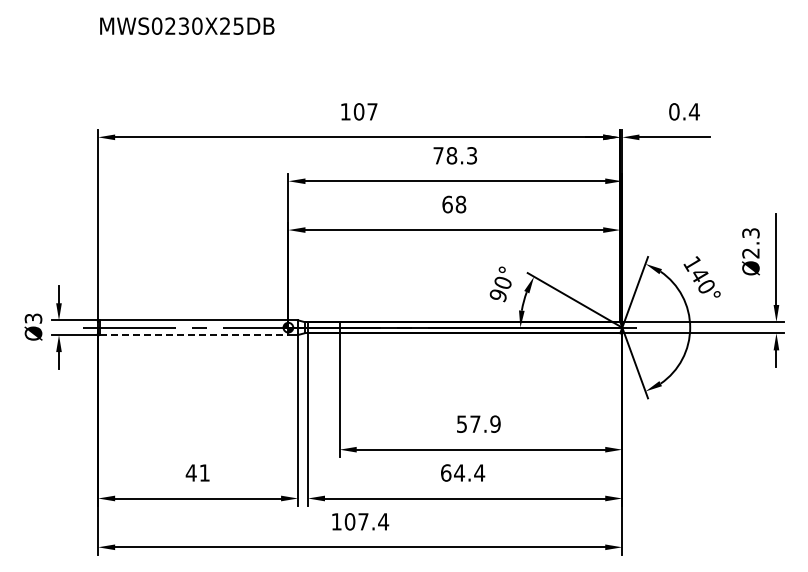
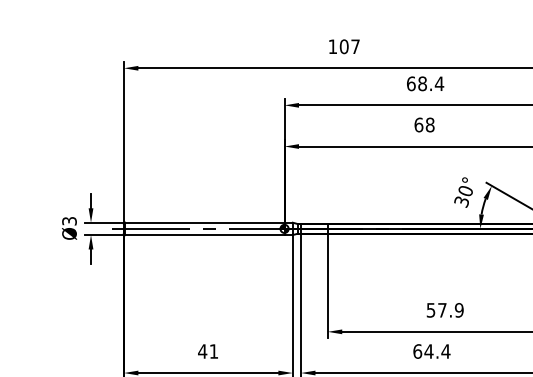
text: (455, 155) -> (425, 83), 78.3 -> 68.4
text: (497, 295) -> (461, 201), 90° -> 30°
line: (194, 335) -> (205, 235), dashed -> solid

